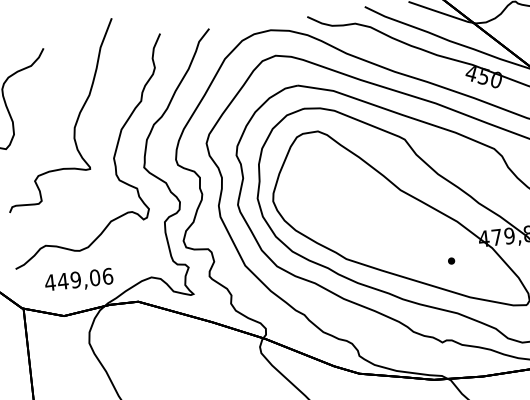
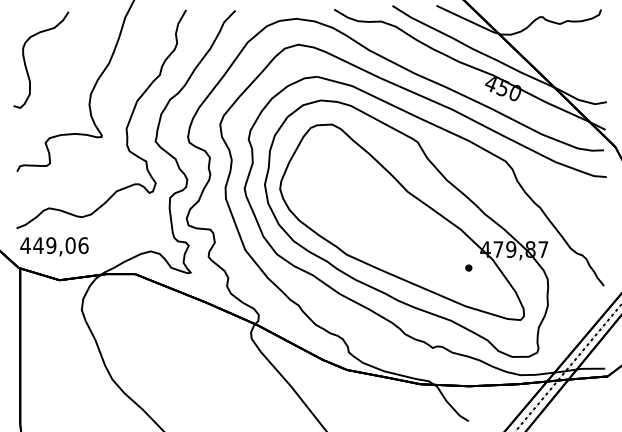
part: (451, 260) -> (468, 267), moved
text: (79, 280) -> (54, 246), moved

